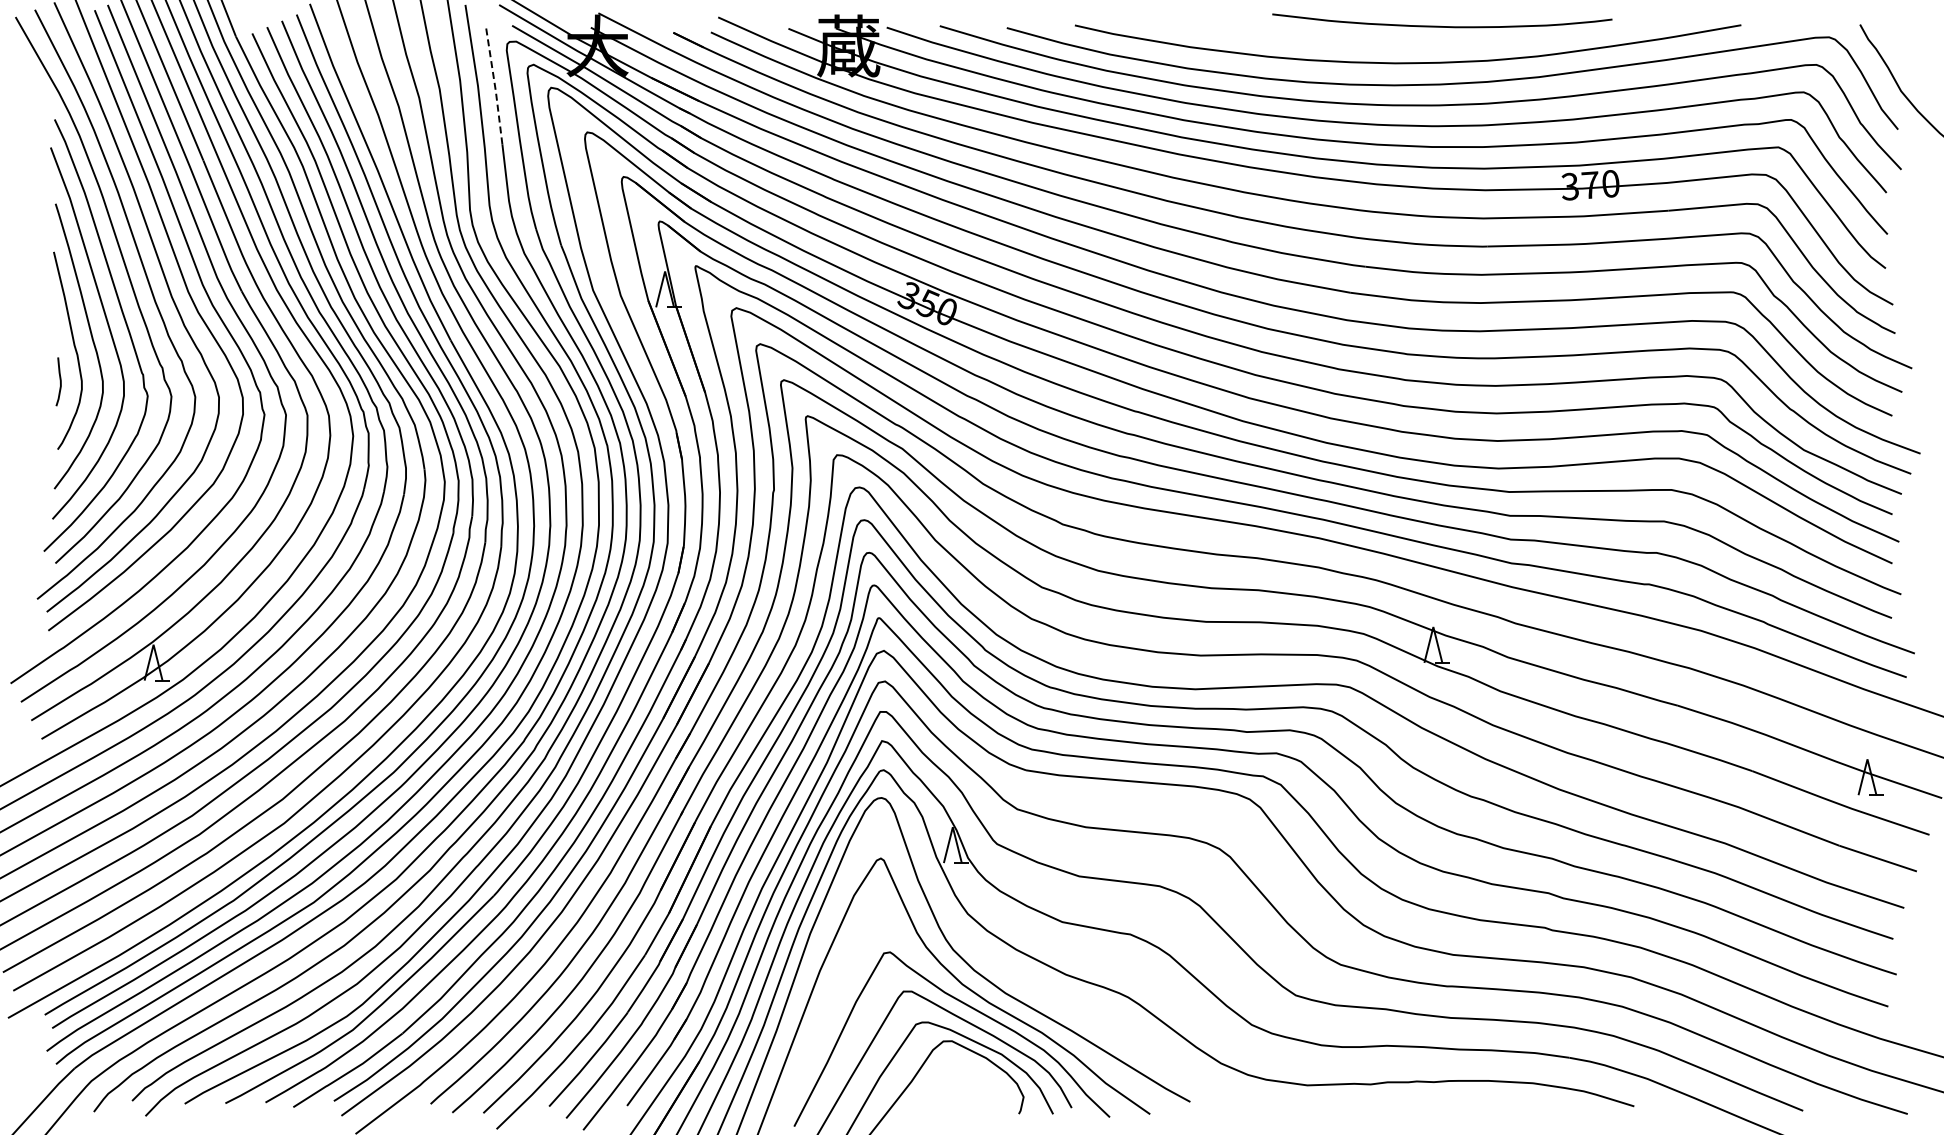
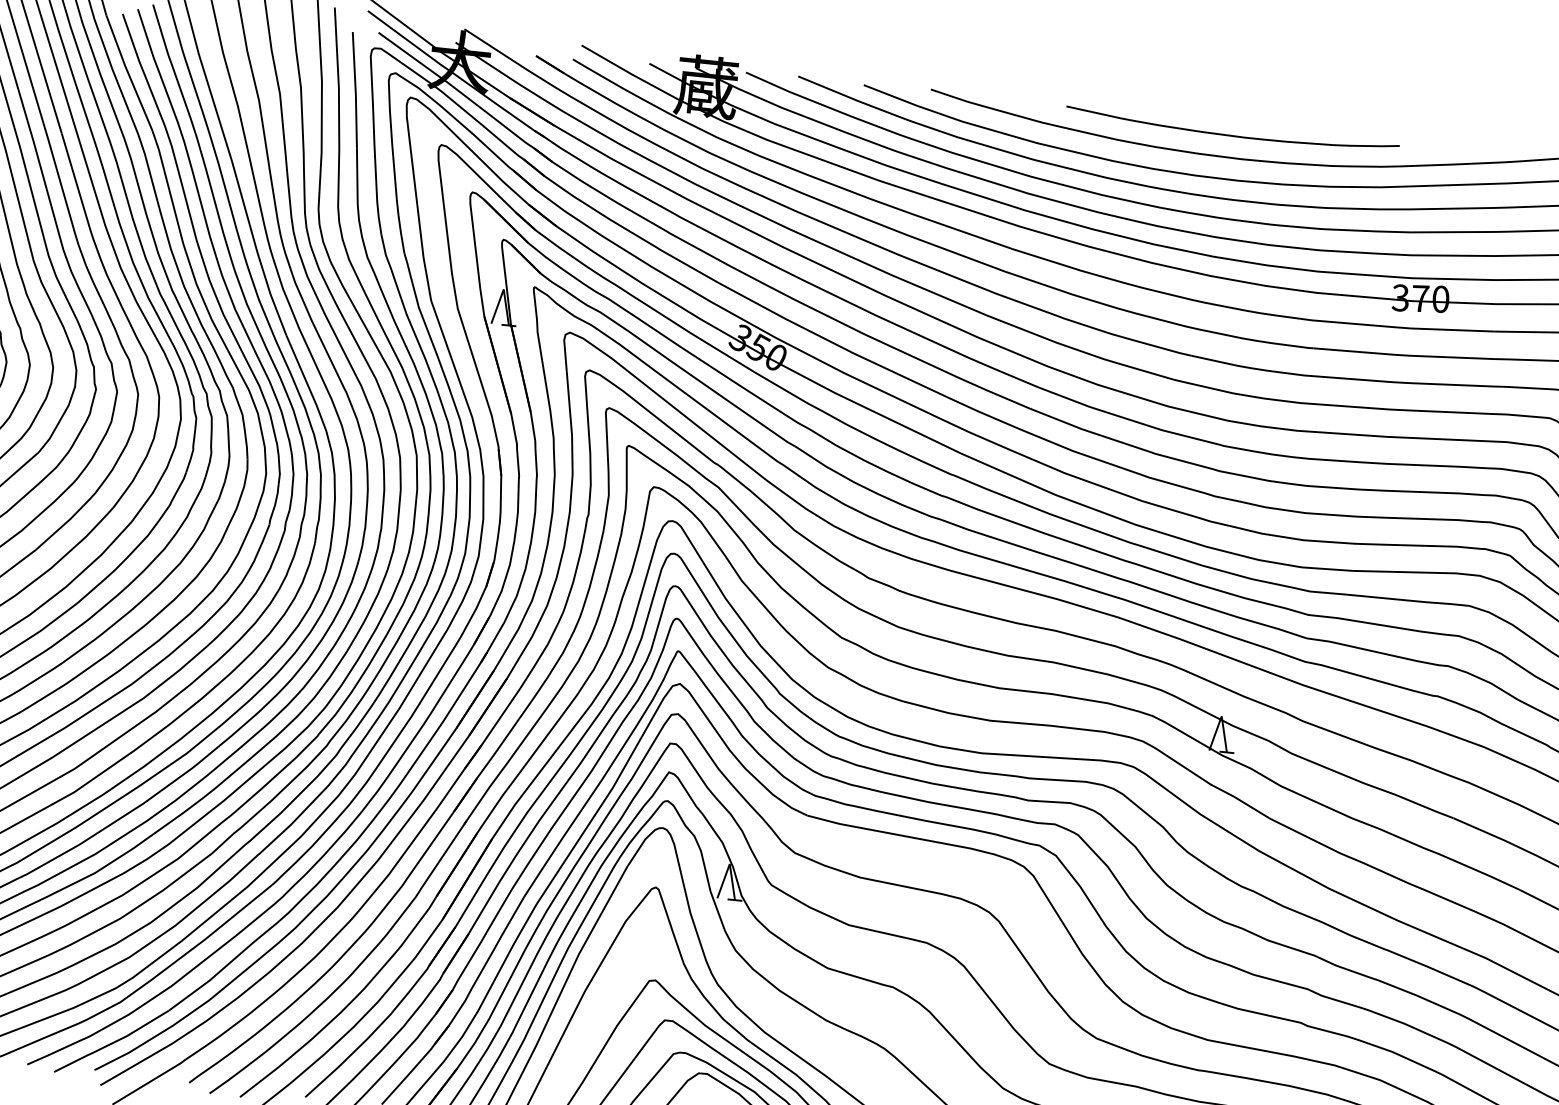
curve: (1440, 25) -> (1230, 134), moved
line: (495, 86) -> (356, 90), dashed -> solid

